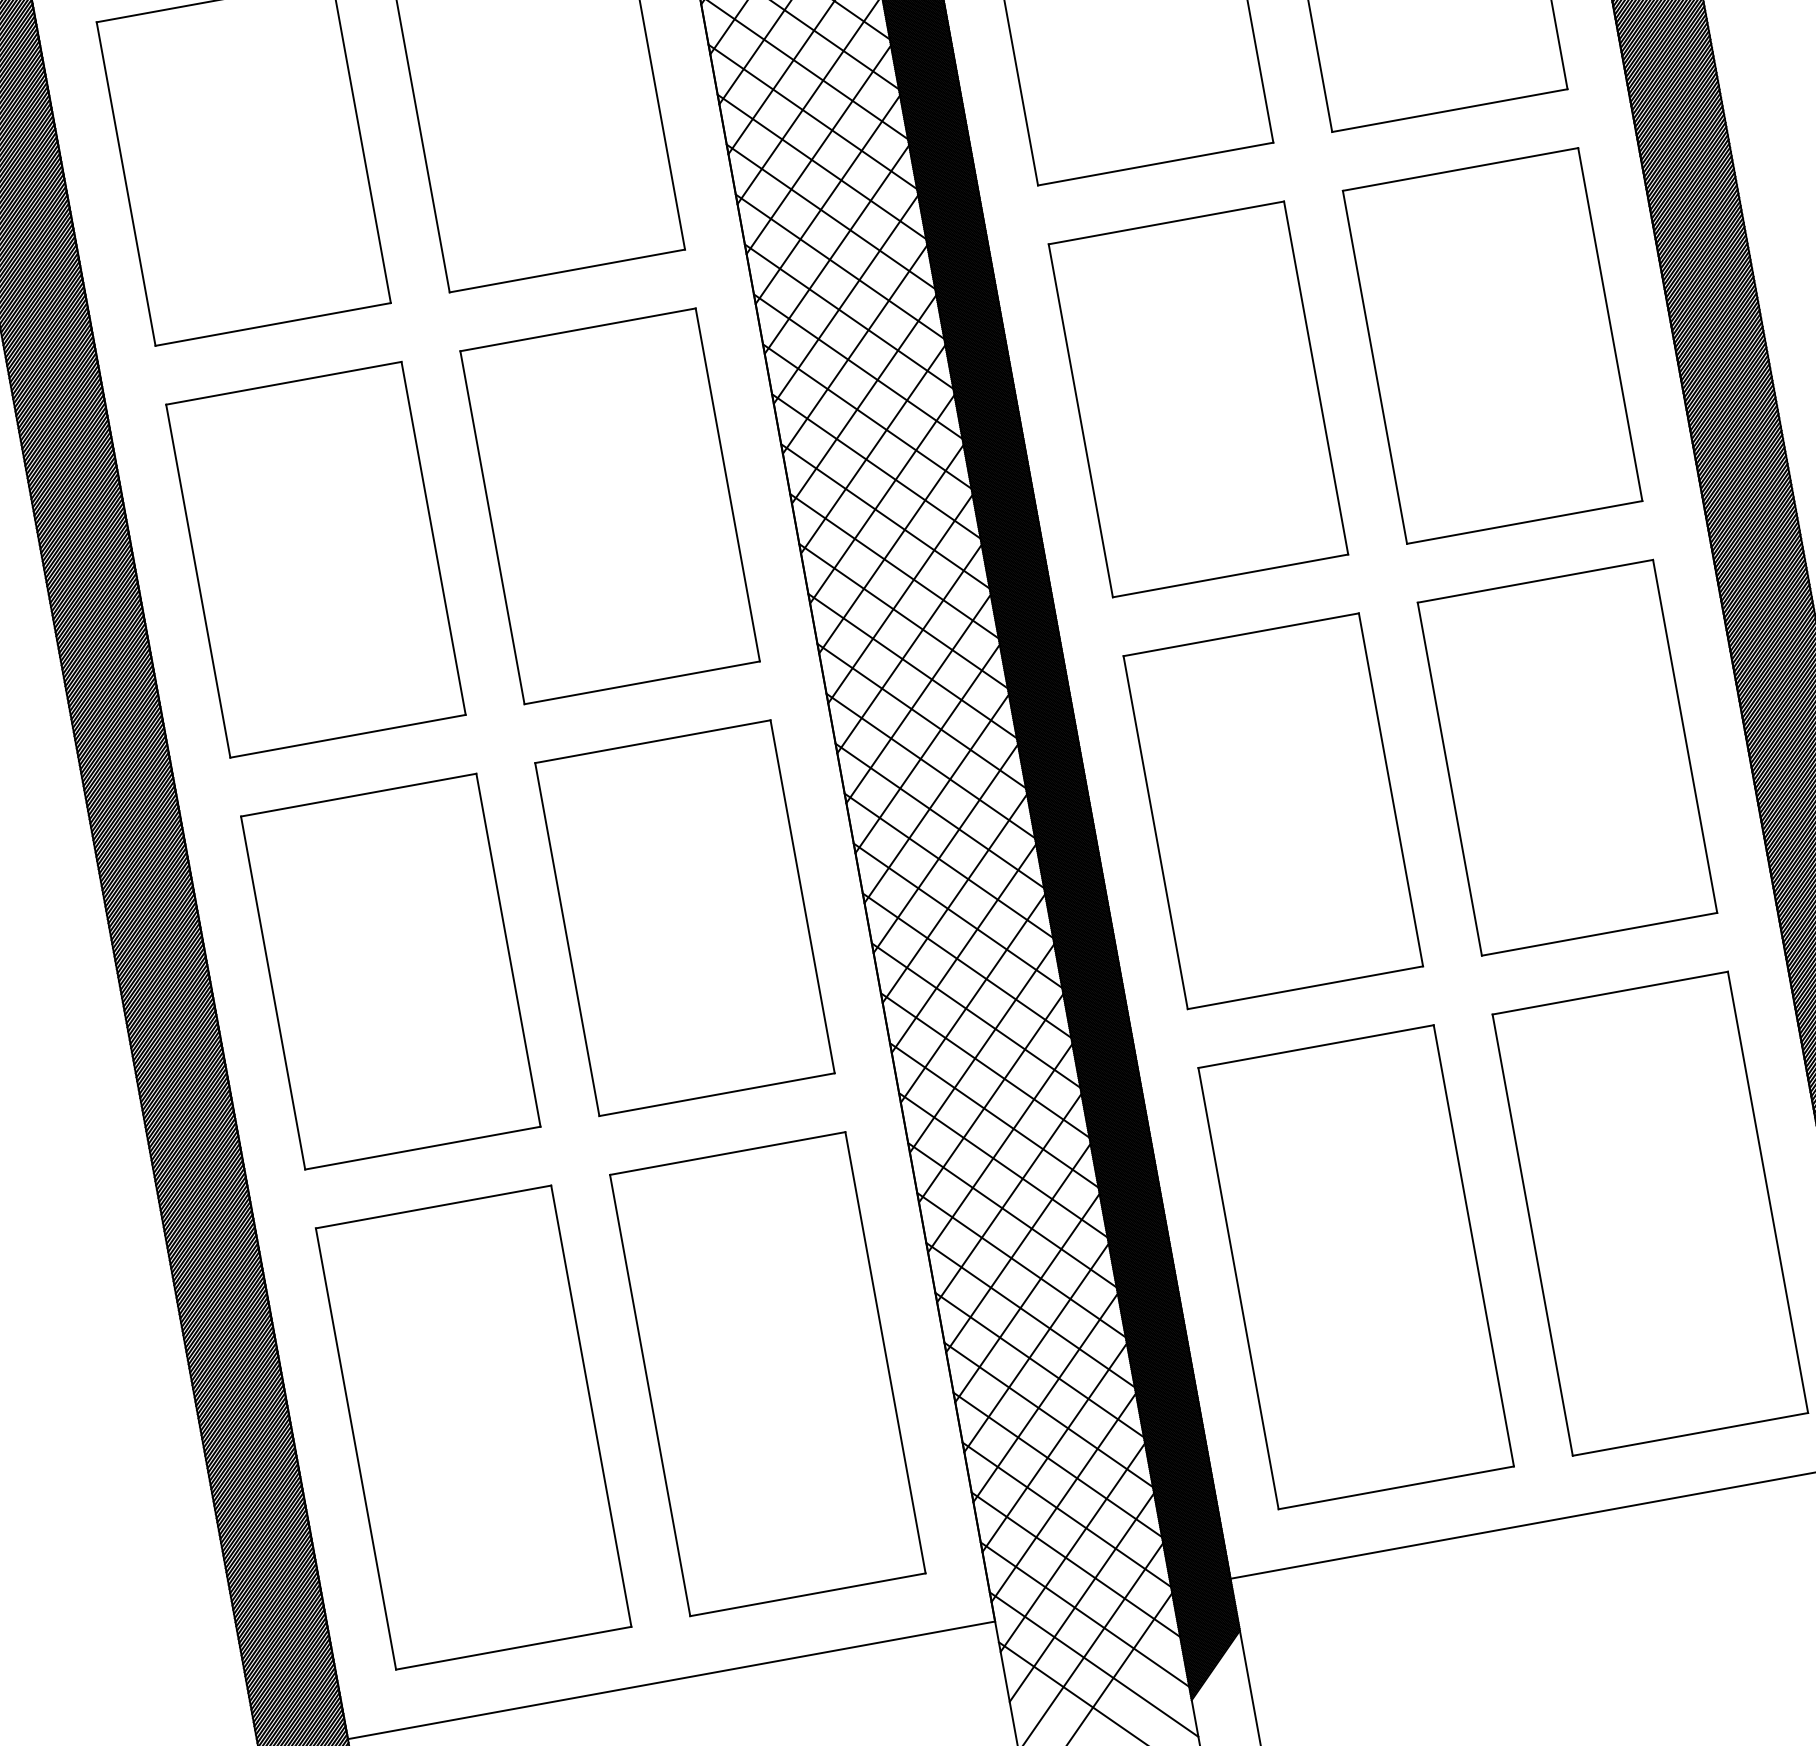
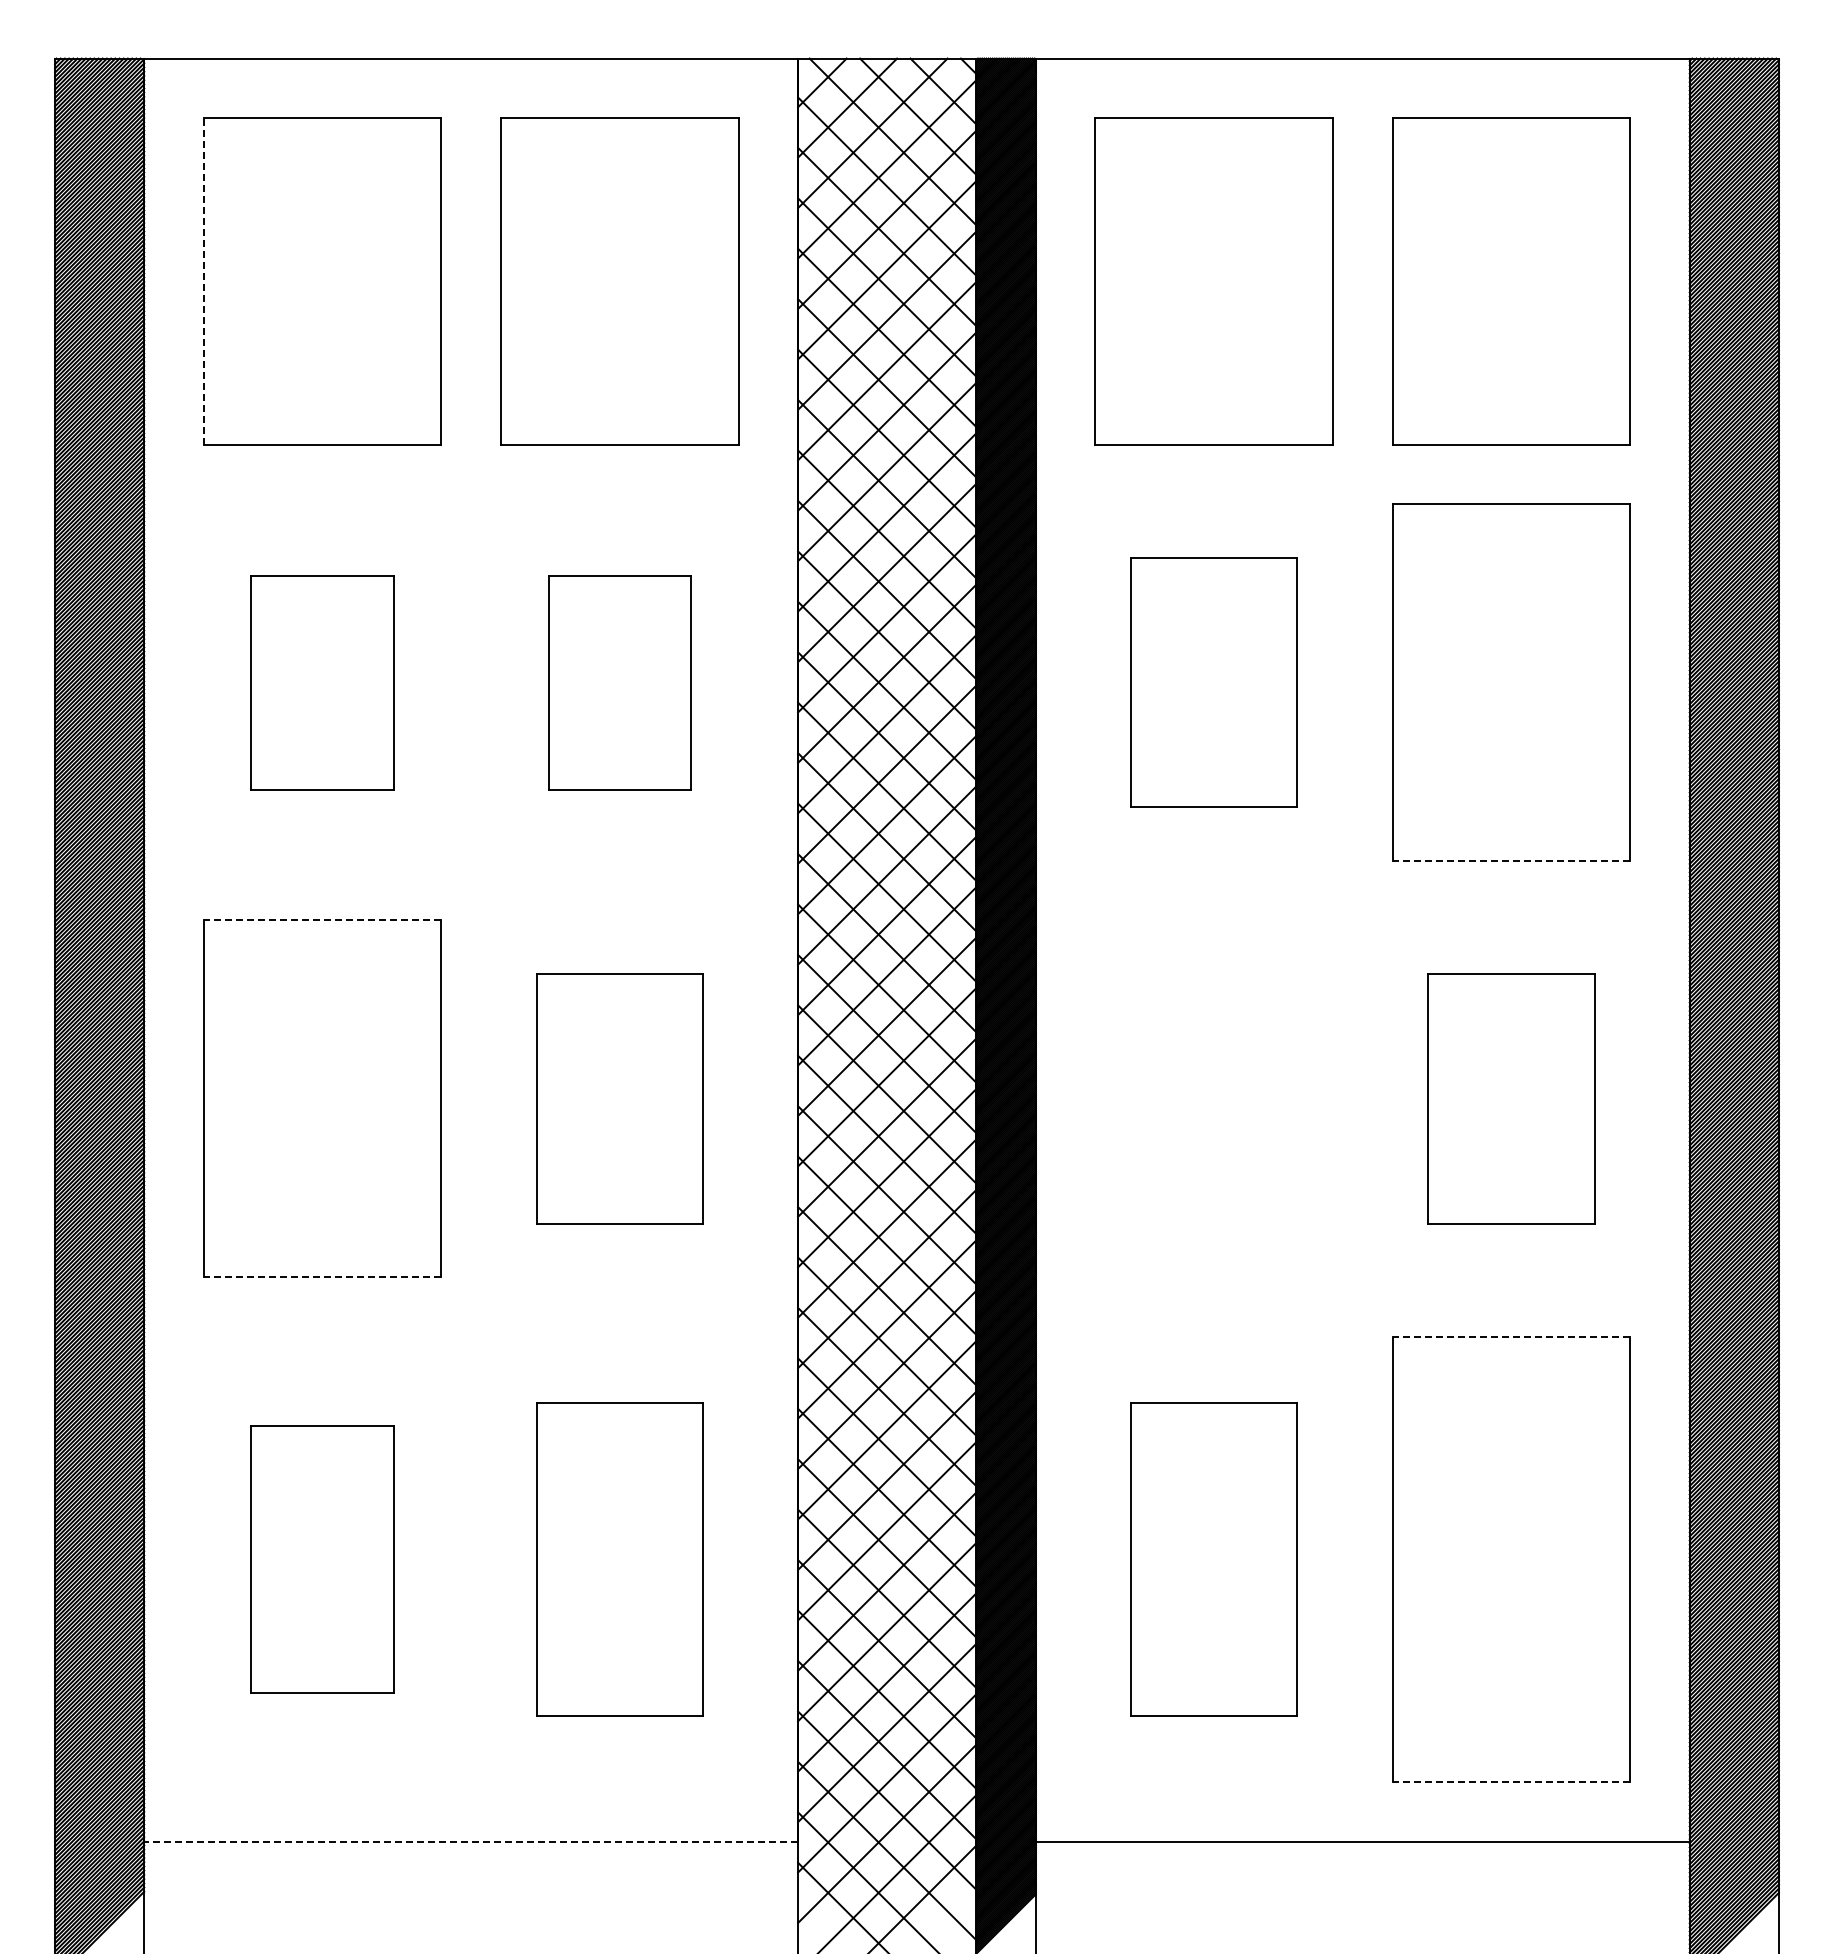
line: (125, 184) -> (203, 281), solid -> dashed
part: (1197, 399) -> (1213, 682), size x0.7
part: (609, 506) -> (619, 682), size x0.6
line: (1524, 522) -> (1511, 861), solid -> dashed
part: (315, 559) -> (322, 682), size x0.6
part: (1567, 757) -> (1511, 1098), size x0.7
line: (358, 795) -> (322, 920), solid -> dashed
part: (1272, 811) -> (1213, 1098), removed
part: (684, 917) -> (619, 1098), size x0.7
line: (1610, 993) -> (1511, 1336), solid -> dashed
line: (422, 1148) -> (322, 1277), solid -> dashed
part: (1355, 1267) -> (1213, 1559), size x0.7
part: (767, 1374) -> (619, 1559), size x0.7
part: (473, 1427) -> (322, 1559), size x0.6
line: (1690, 1434) -> (1511, 1782), solid -> dashed
line: (671, 1679) -> (471, 1841), solid -> dashed

